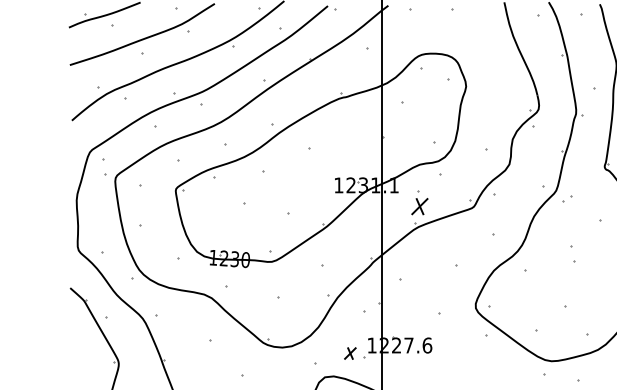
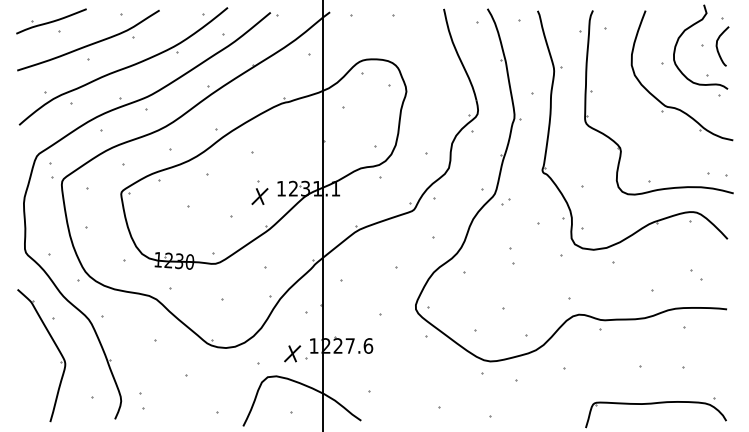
part: (419, 202) -> (259, 192), moved
part: (350, 353) -> (292, 353), size x1.43

